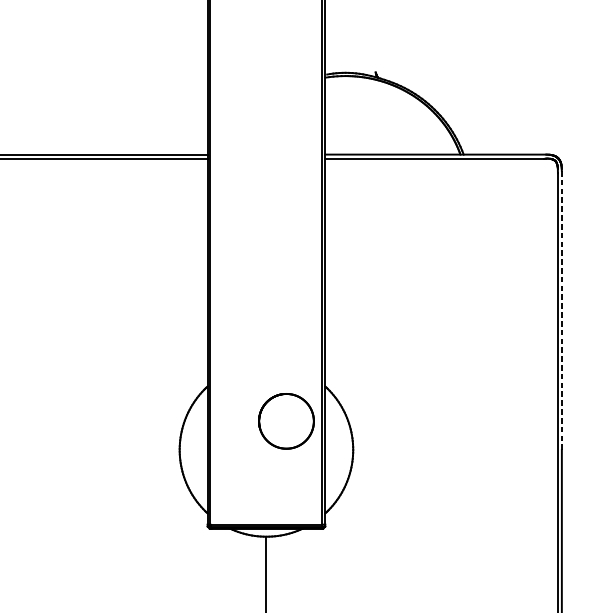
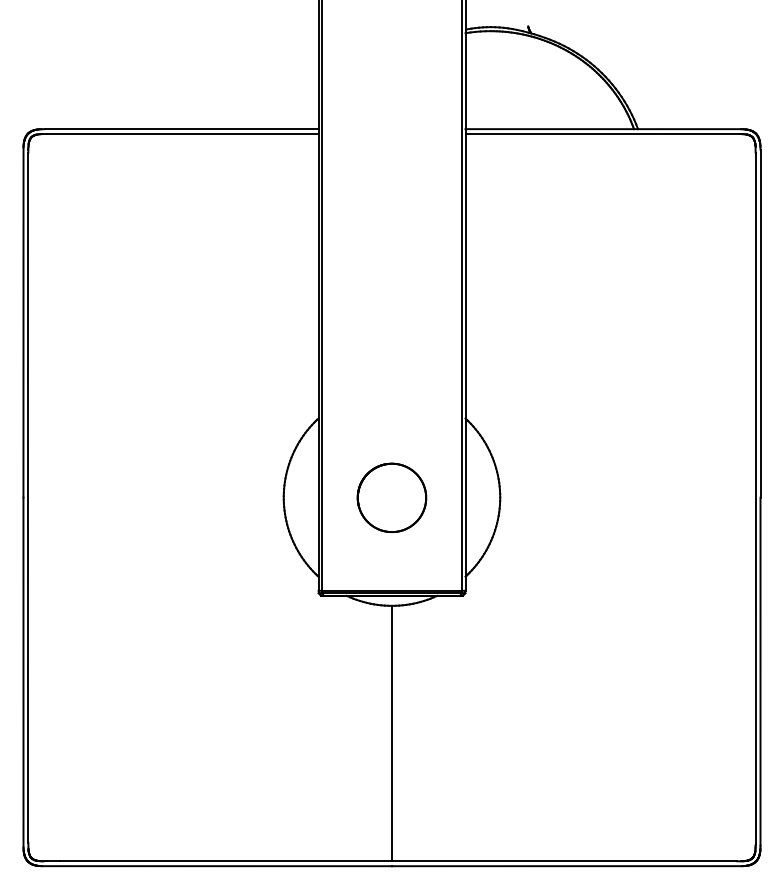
line: (561, 311) -> (760, 324), dashed -> solid
part: (286, 421) -> (391, 497), moved

